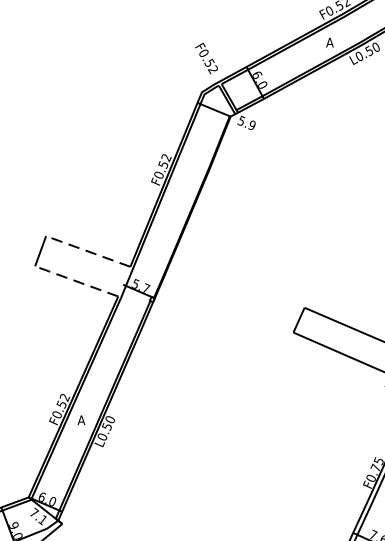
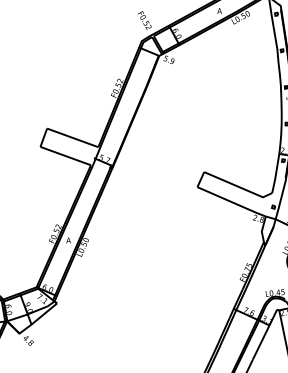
line: (87, 250) -> (72, 137), dashed -> solid
line: (76, 282) -> (65, 156), dashed -> solid

